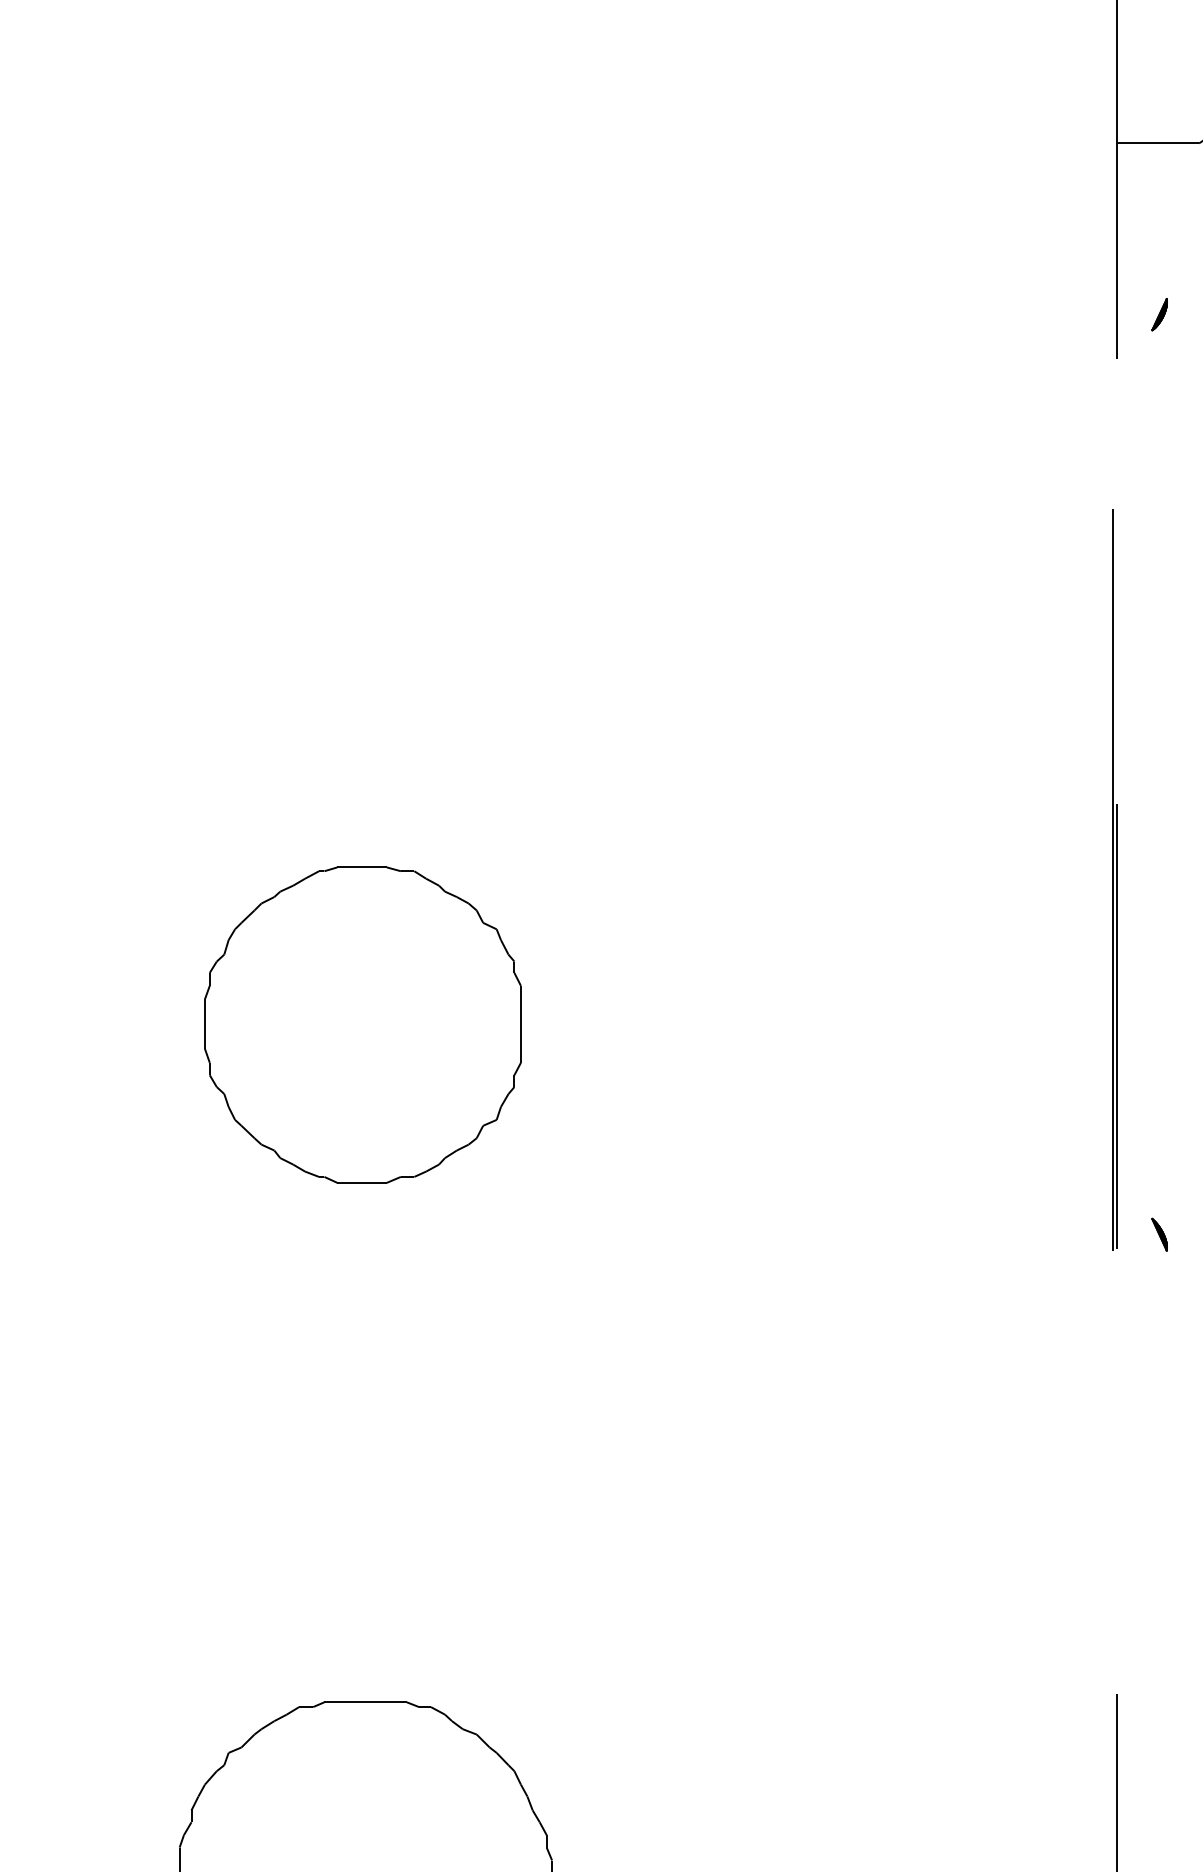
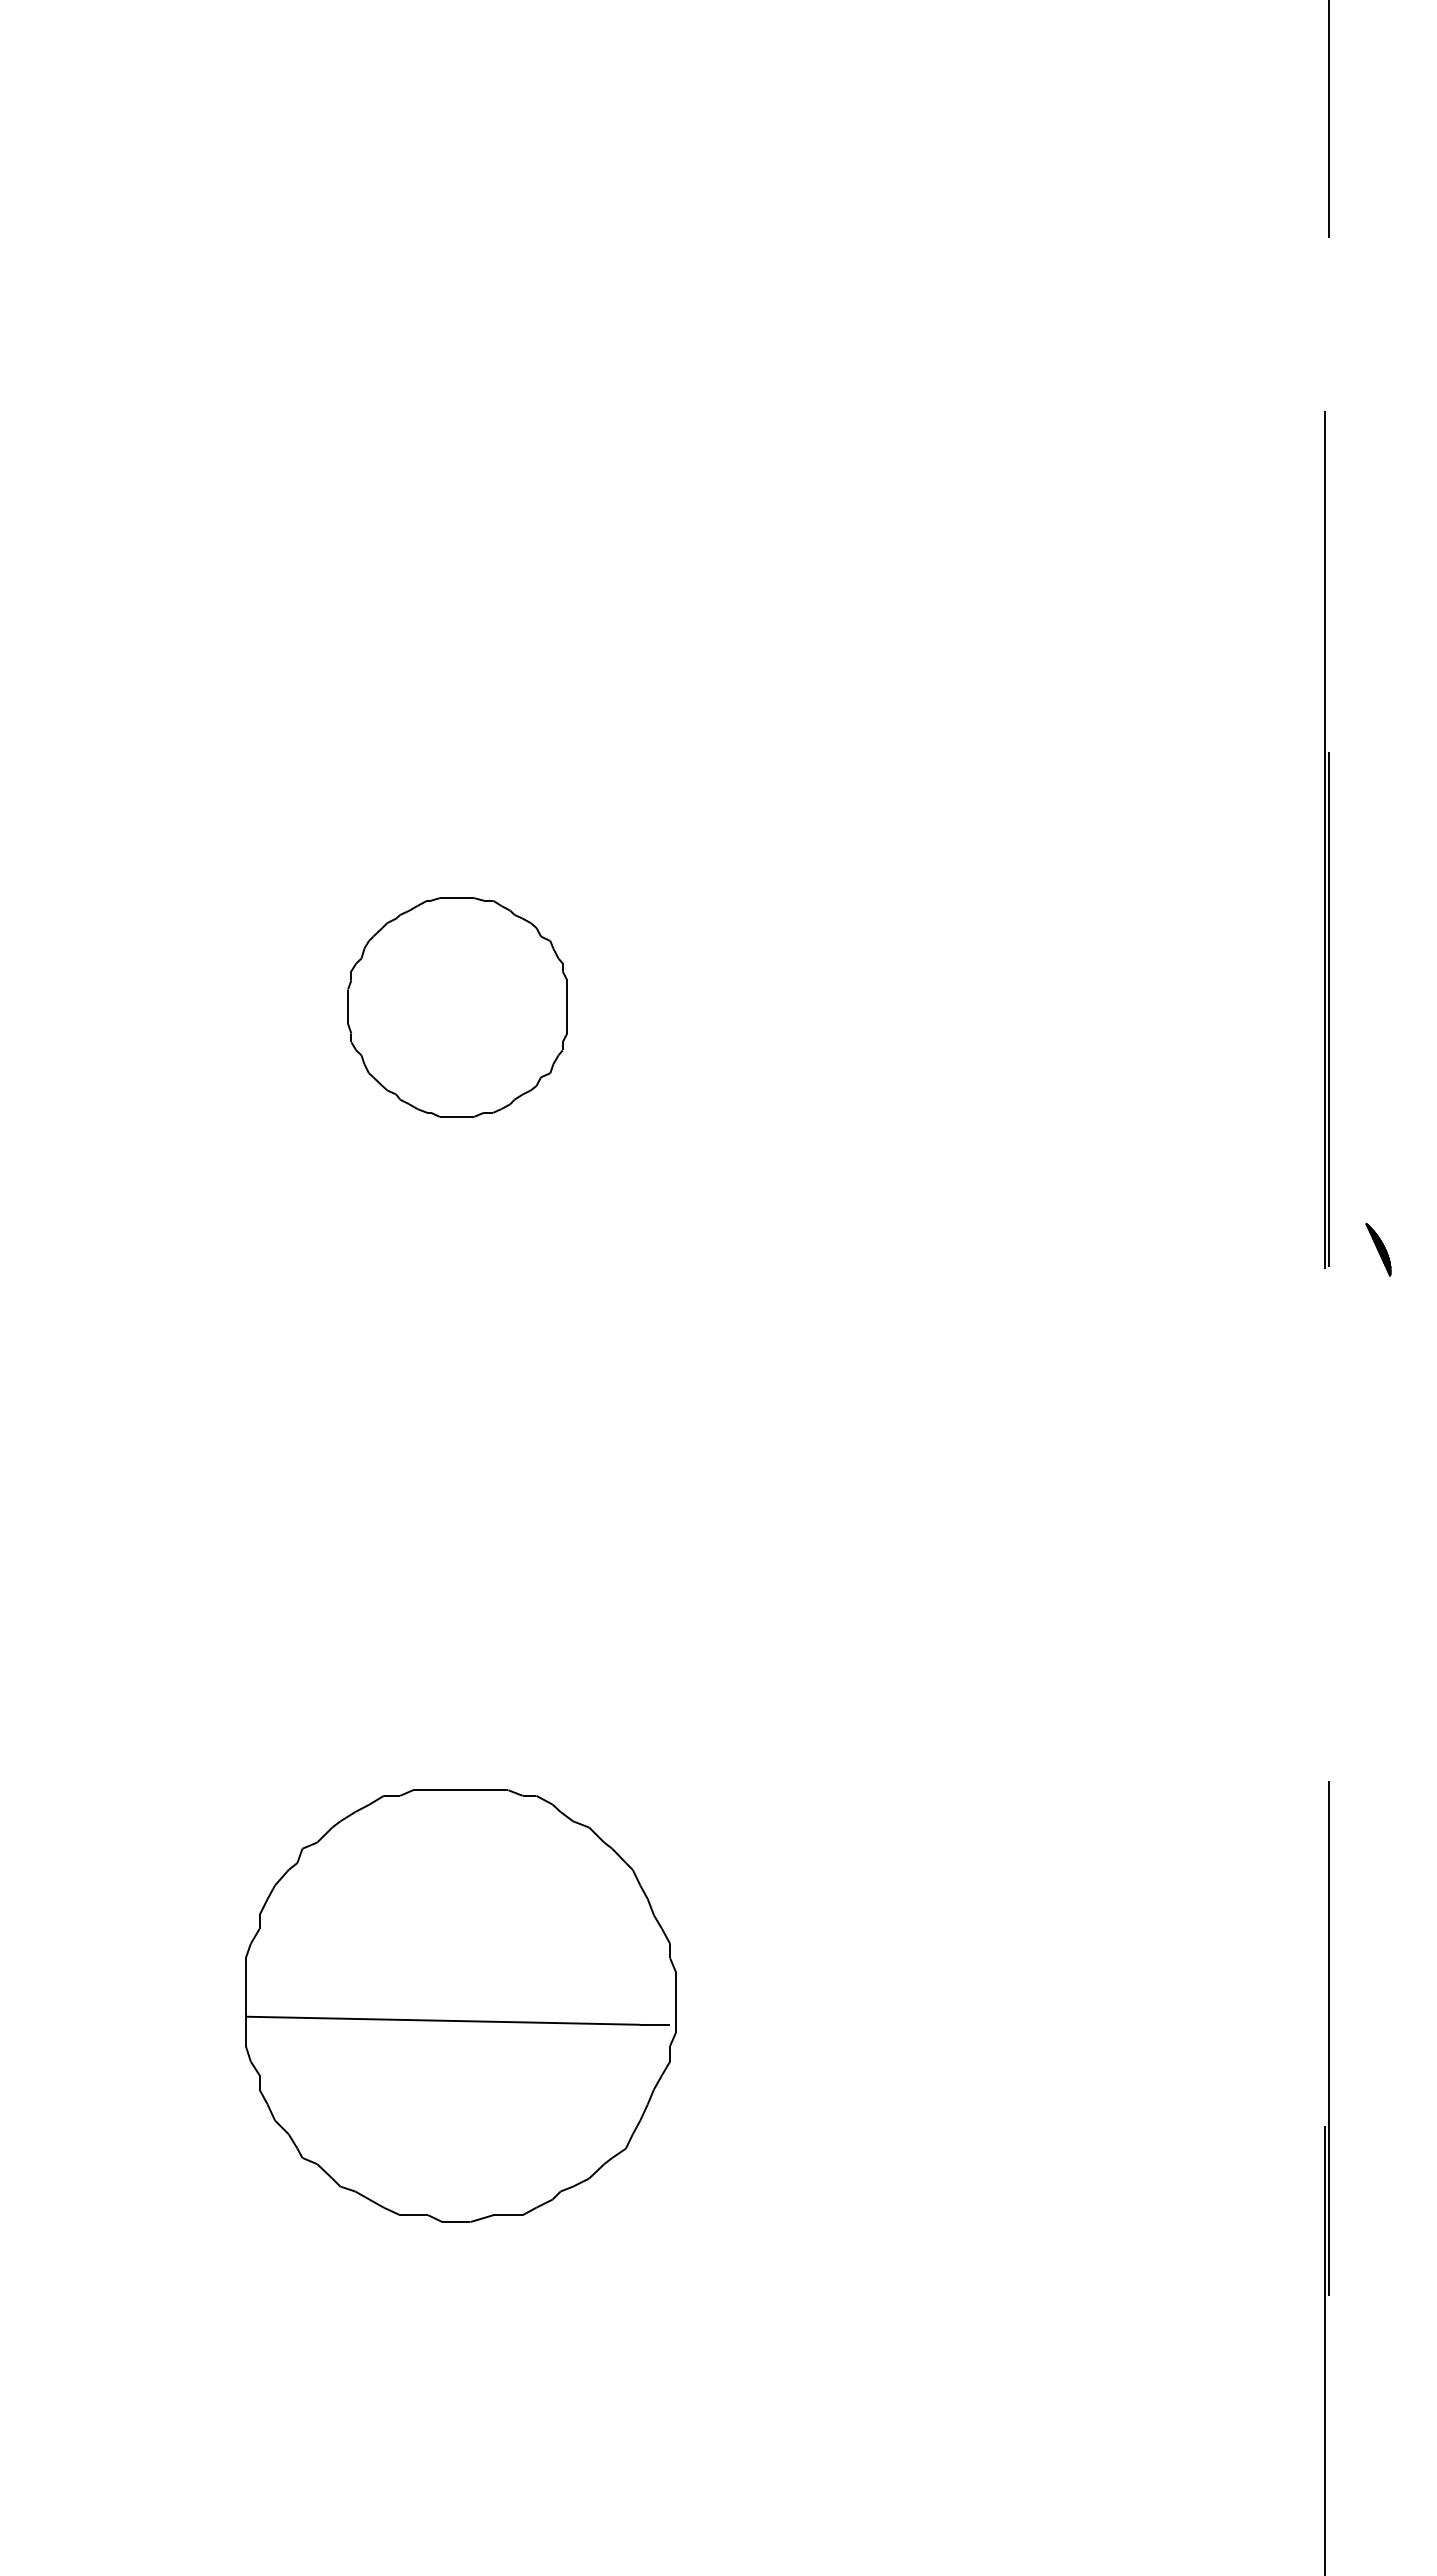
part: (1159, 314) -> (1378, 186), removed
part: (362, 1025) -> (457, 1007), size x0.6
part: (1159, 1234) -> (1378, 1249), size x1.4

